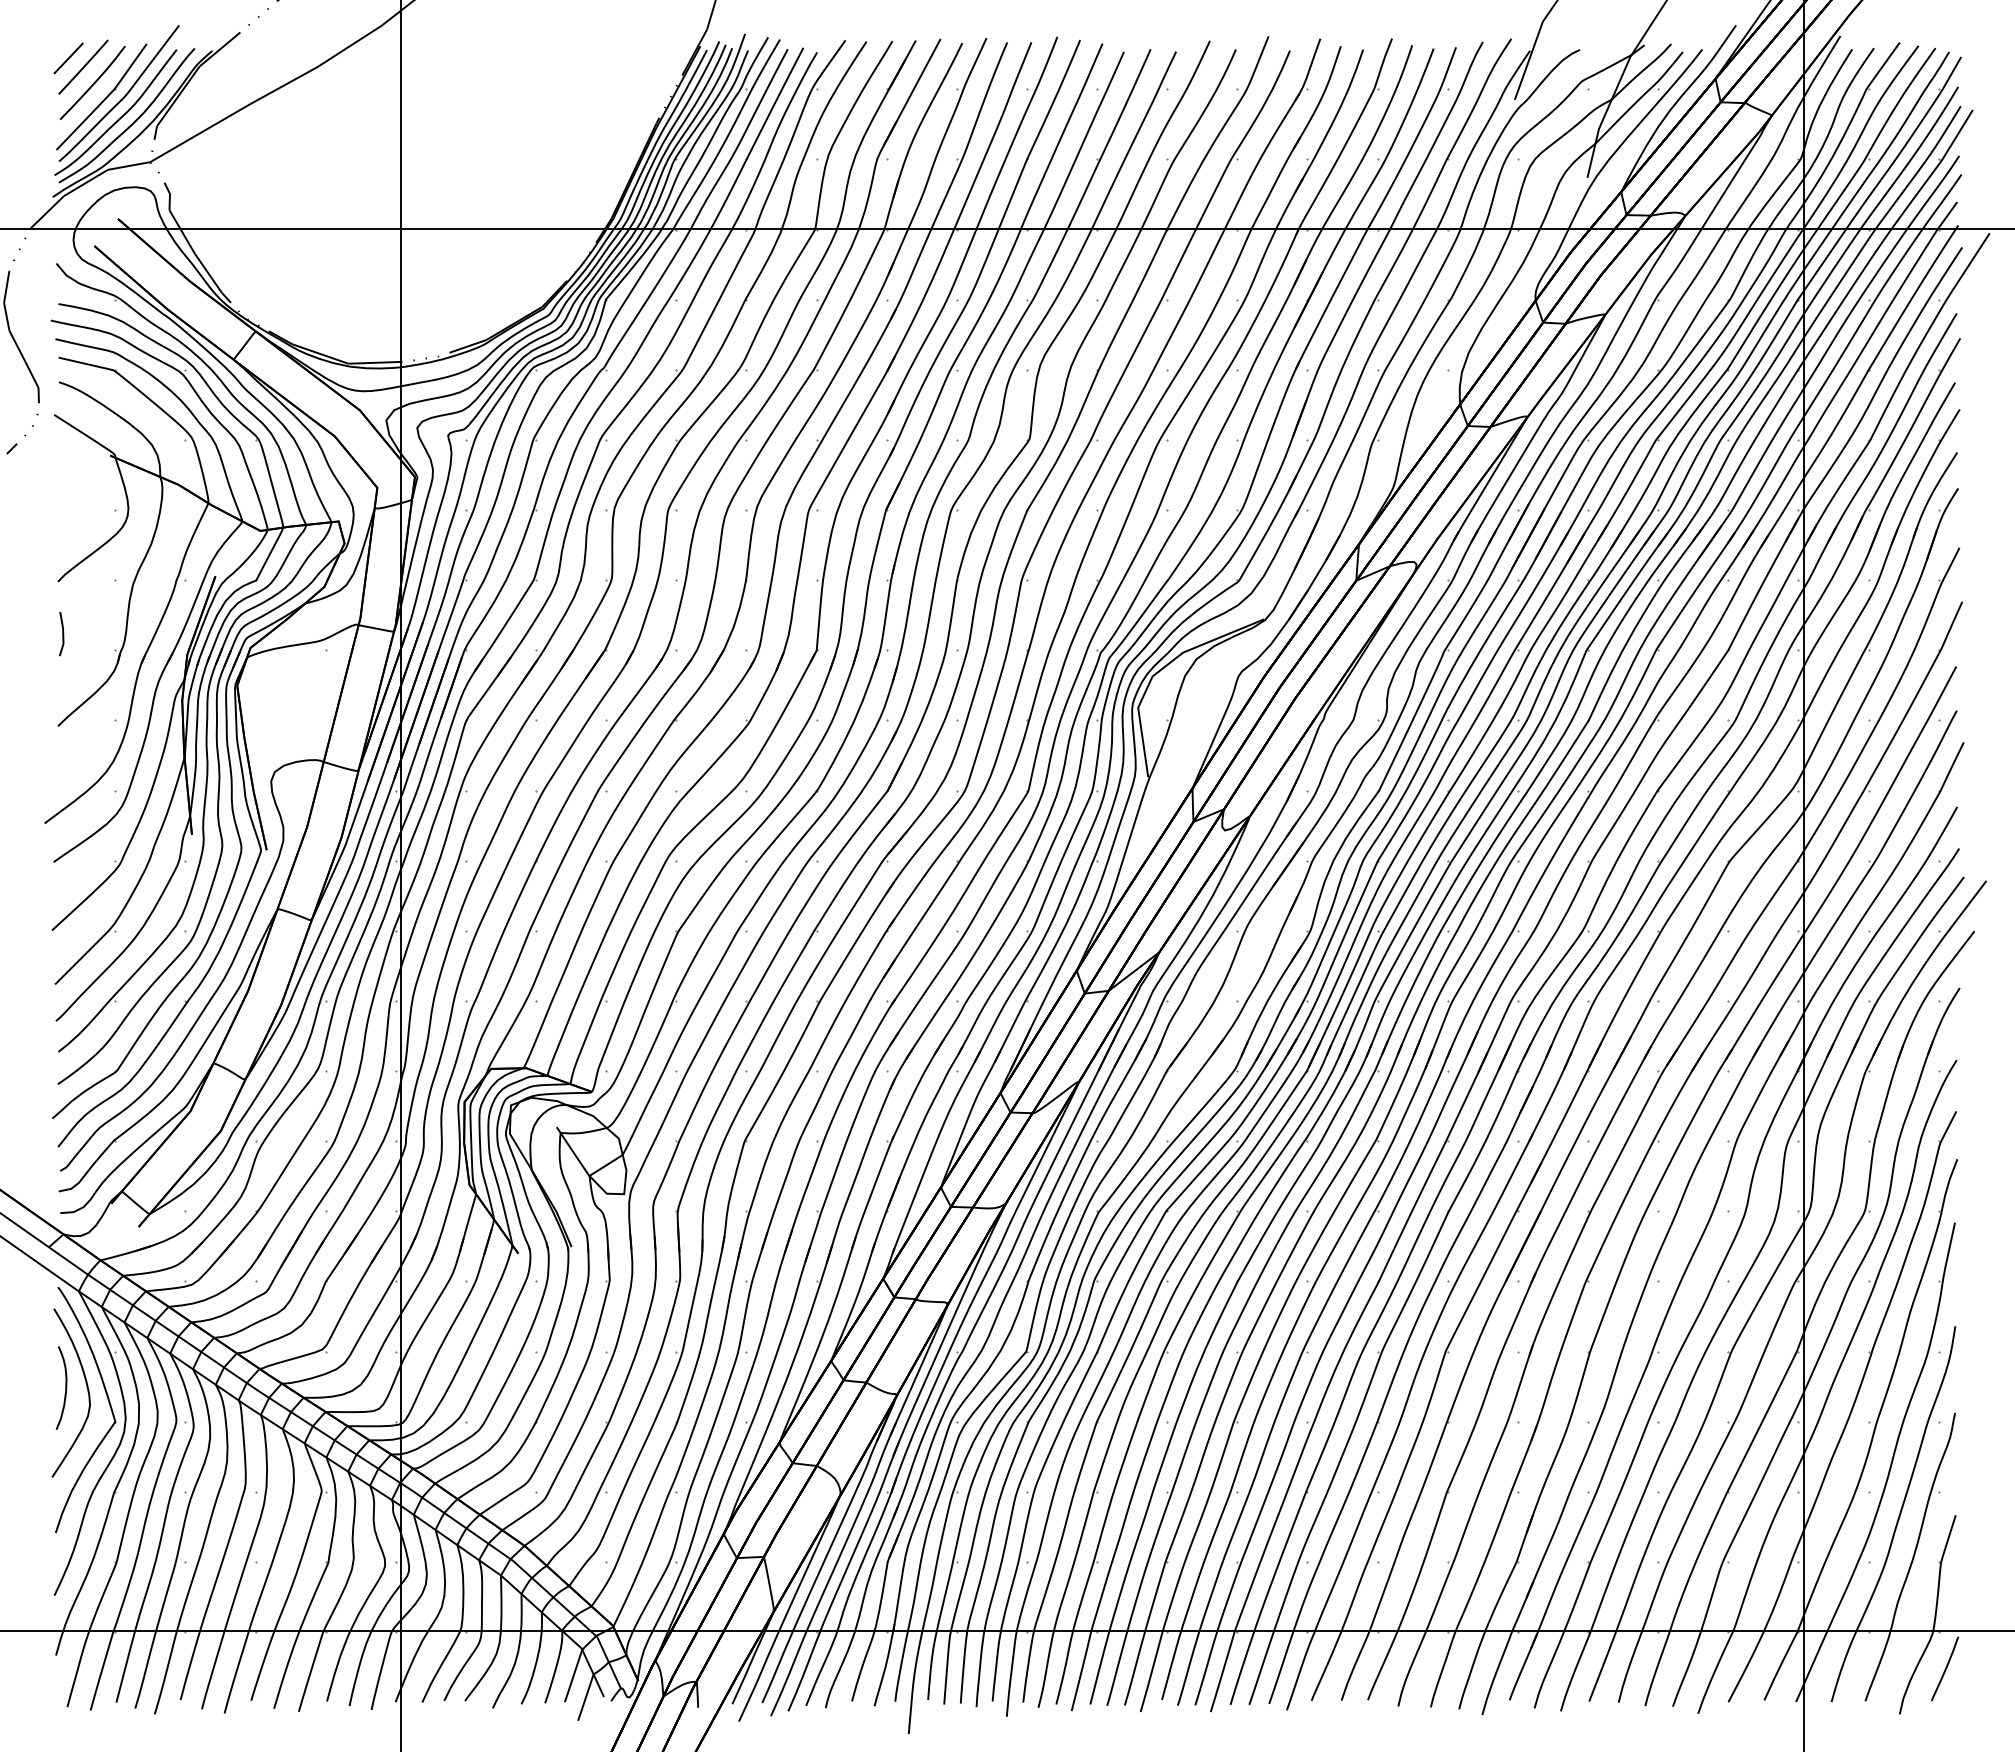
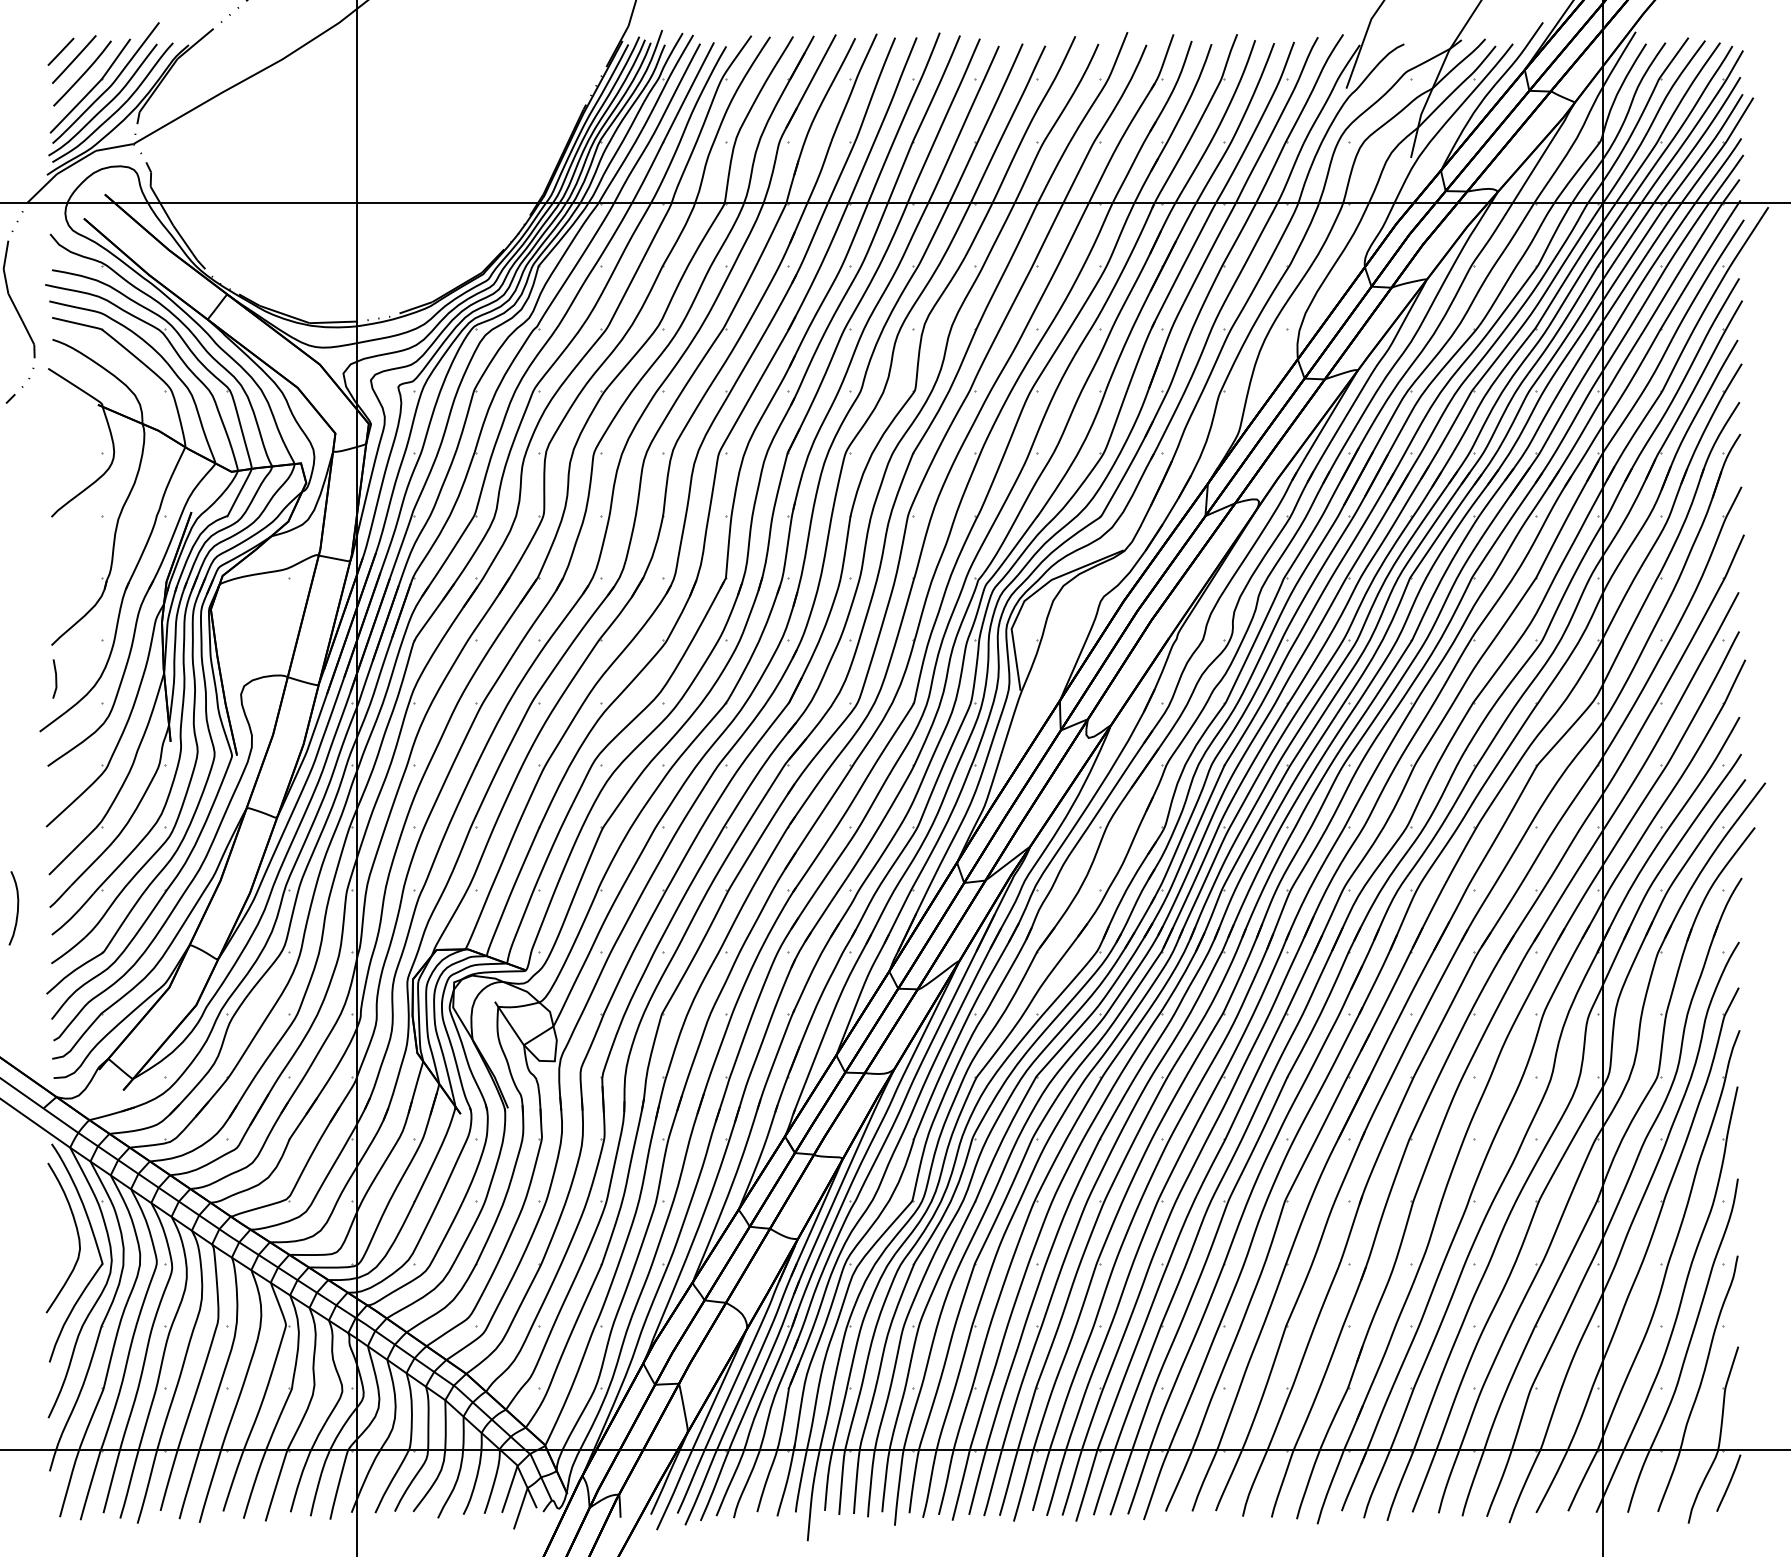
line: (62, 634) -> (55, 679), moved
curve: (65, 1387) -> (17, 907), moved

